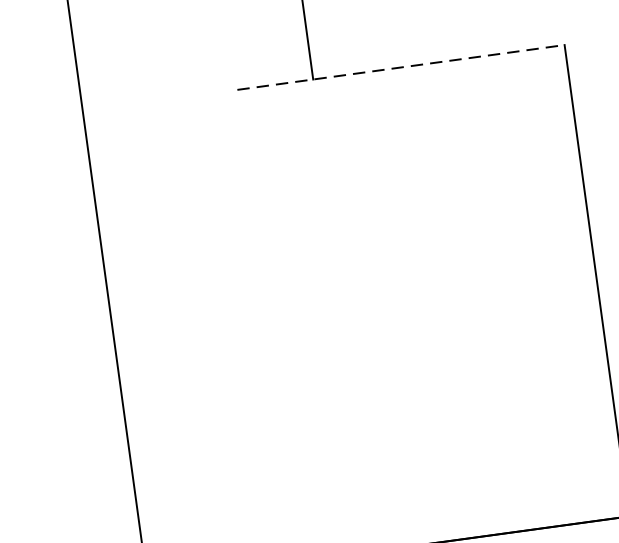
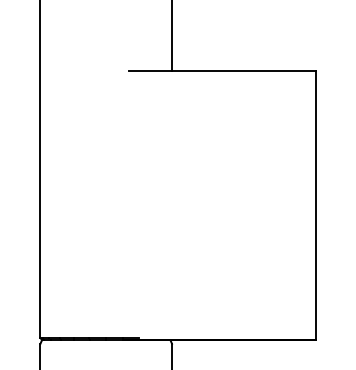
line: (401, 67) -> (222, 71), dashed -> solid

